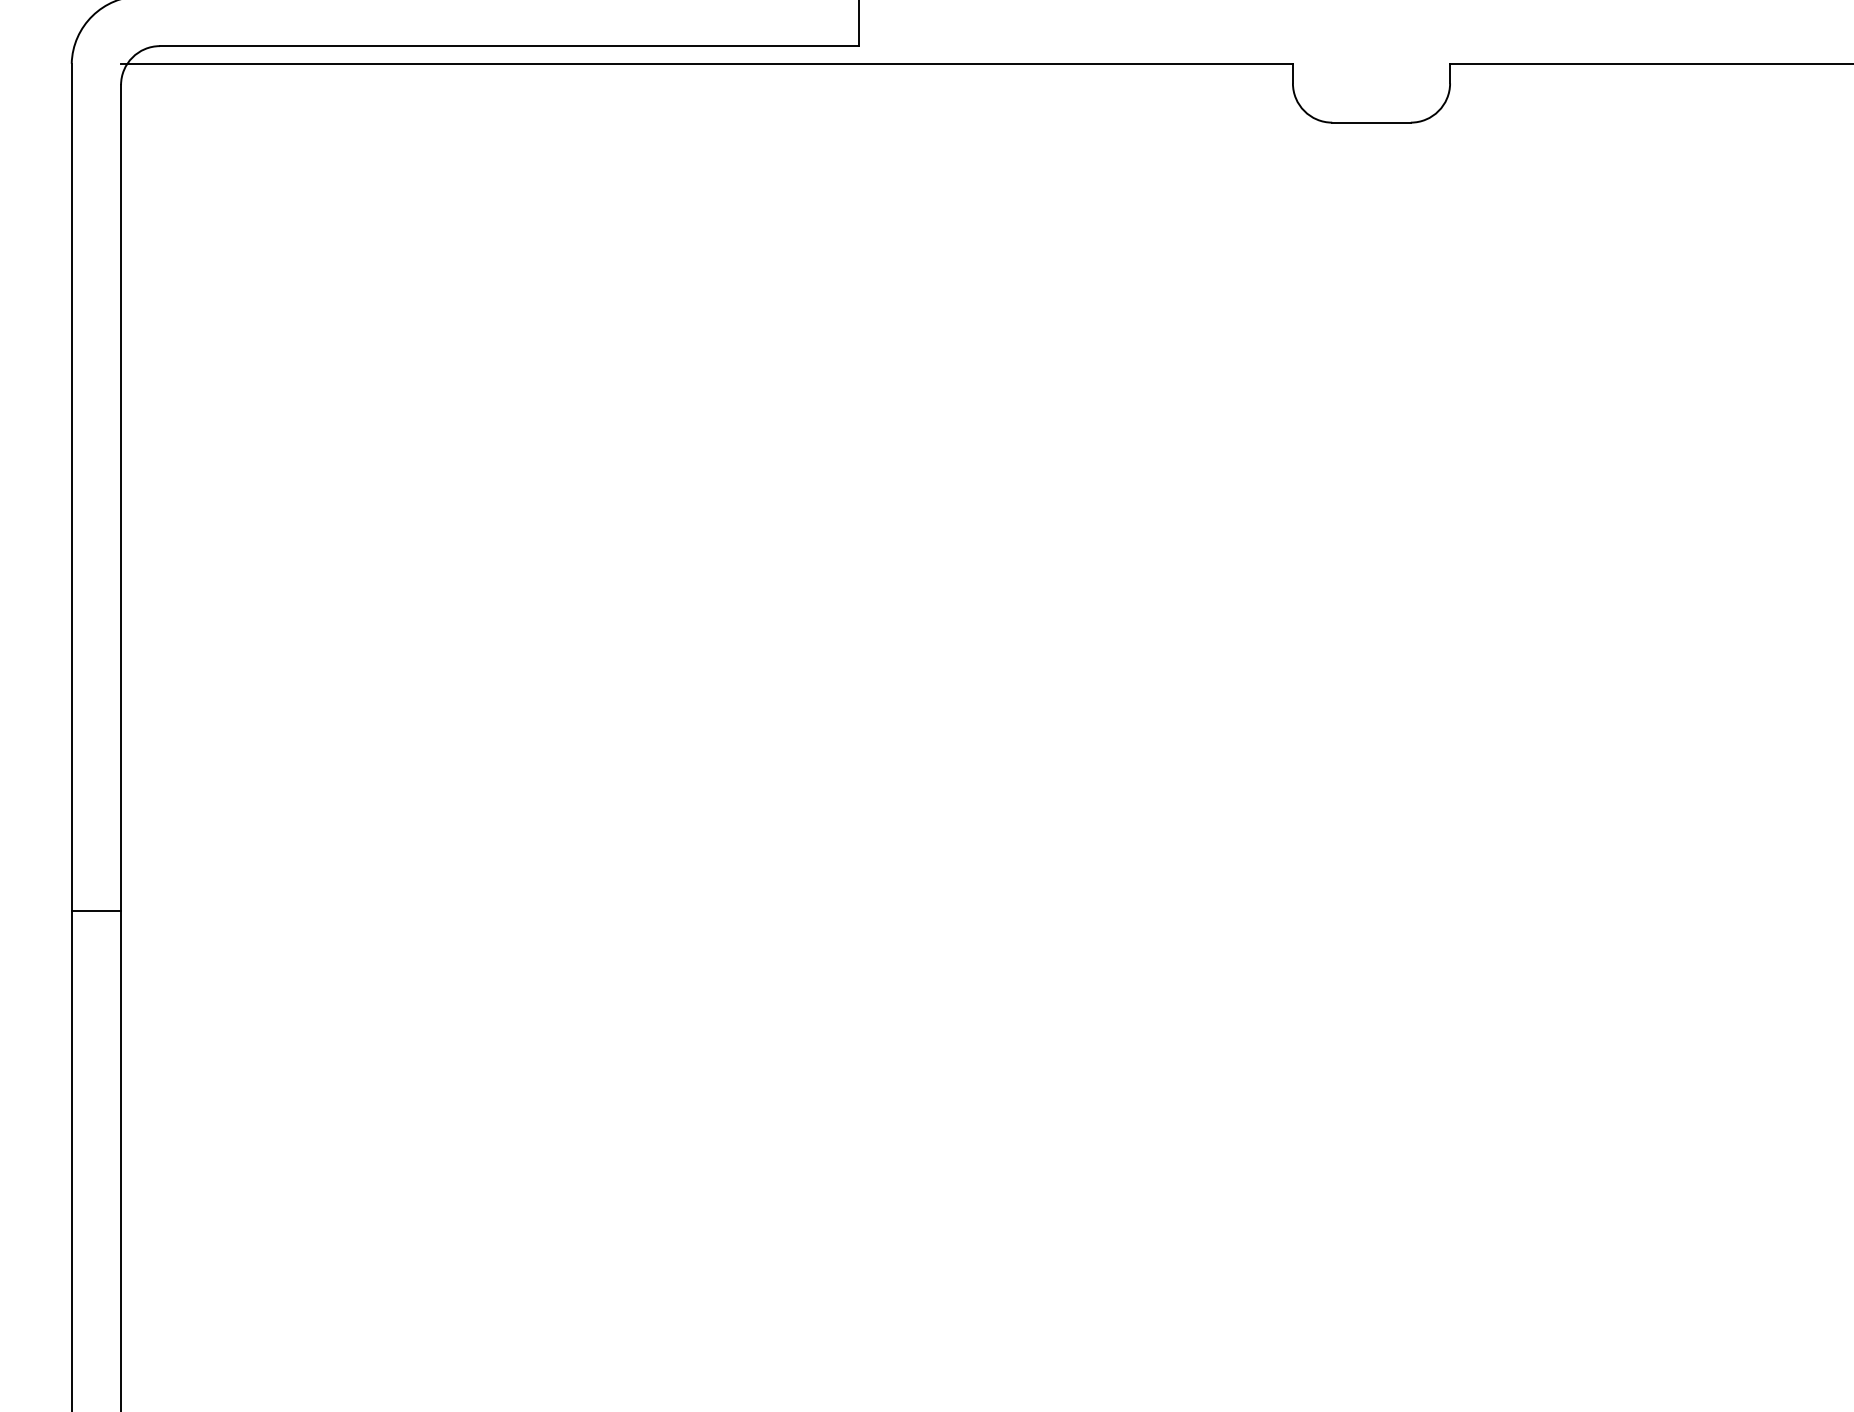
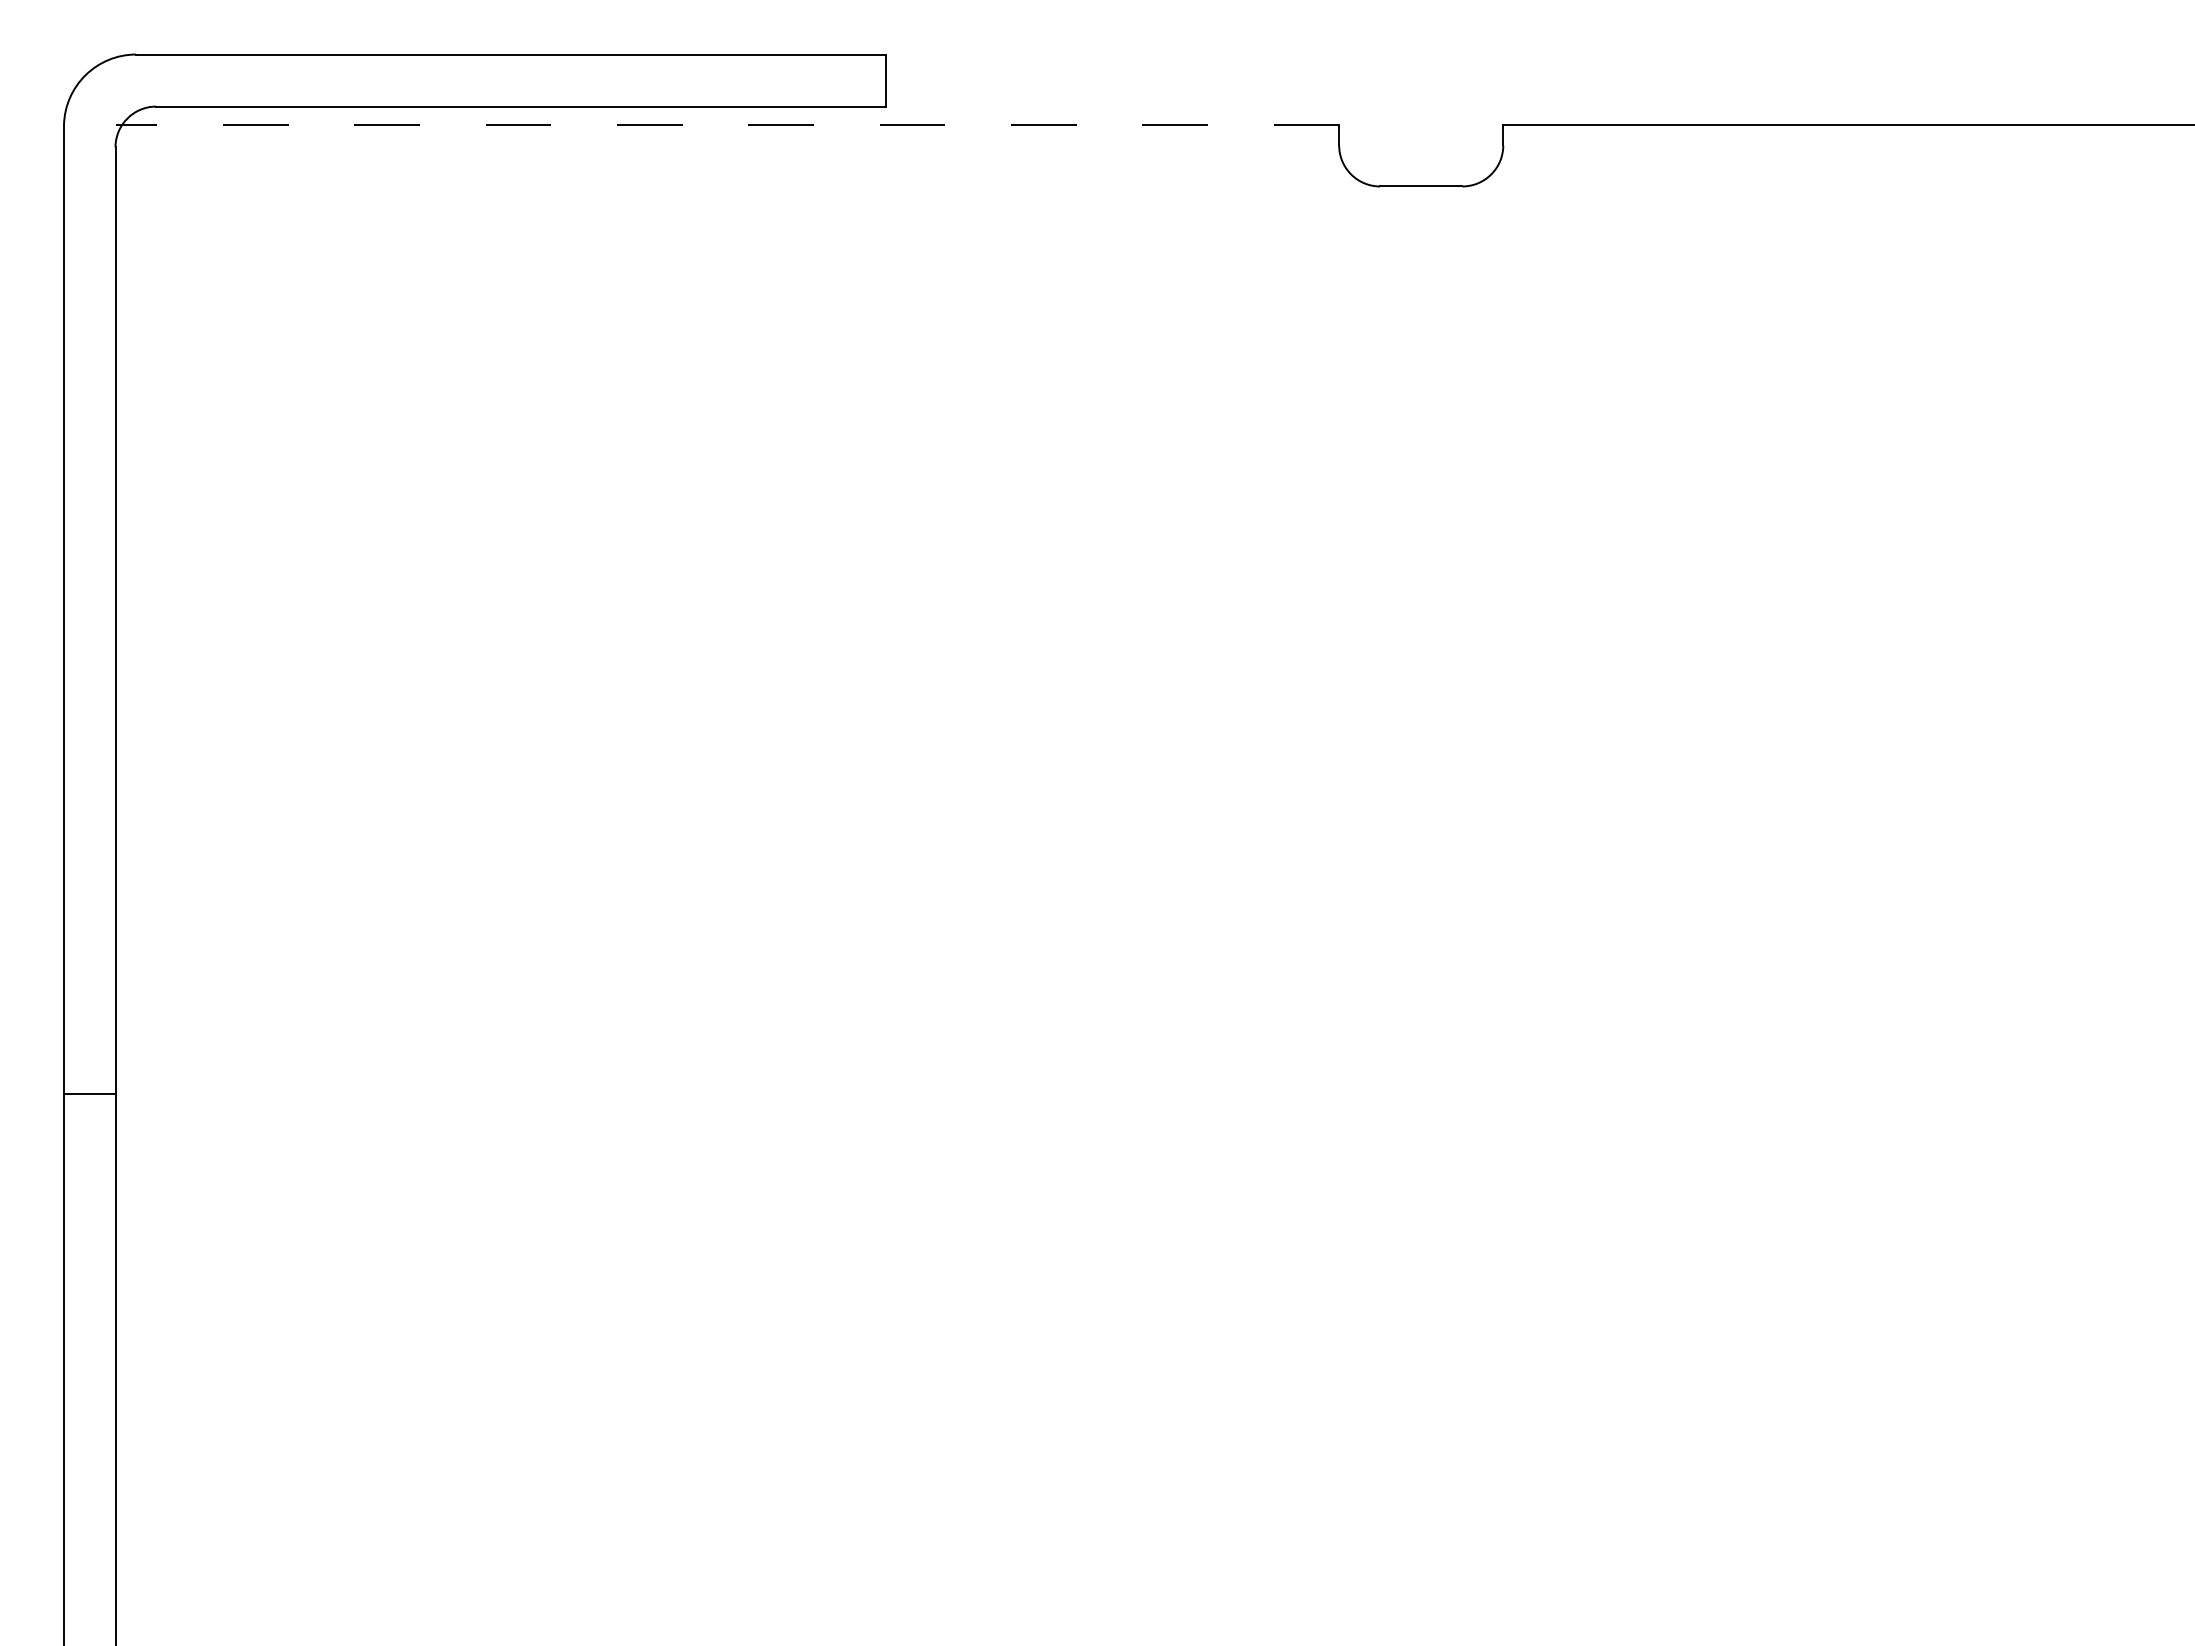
line: (707, 63) -> (727, 124), solid -> dashed
line: (96, 910) -> (89, 1094), moved

